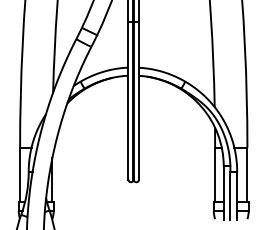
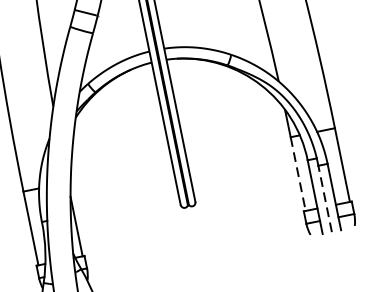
line: (215, 174) -> (298, 173), solid -> dashed
line: (230, 195) -> (325, 198), solid -> dashed

